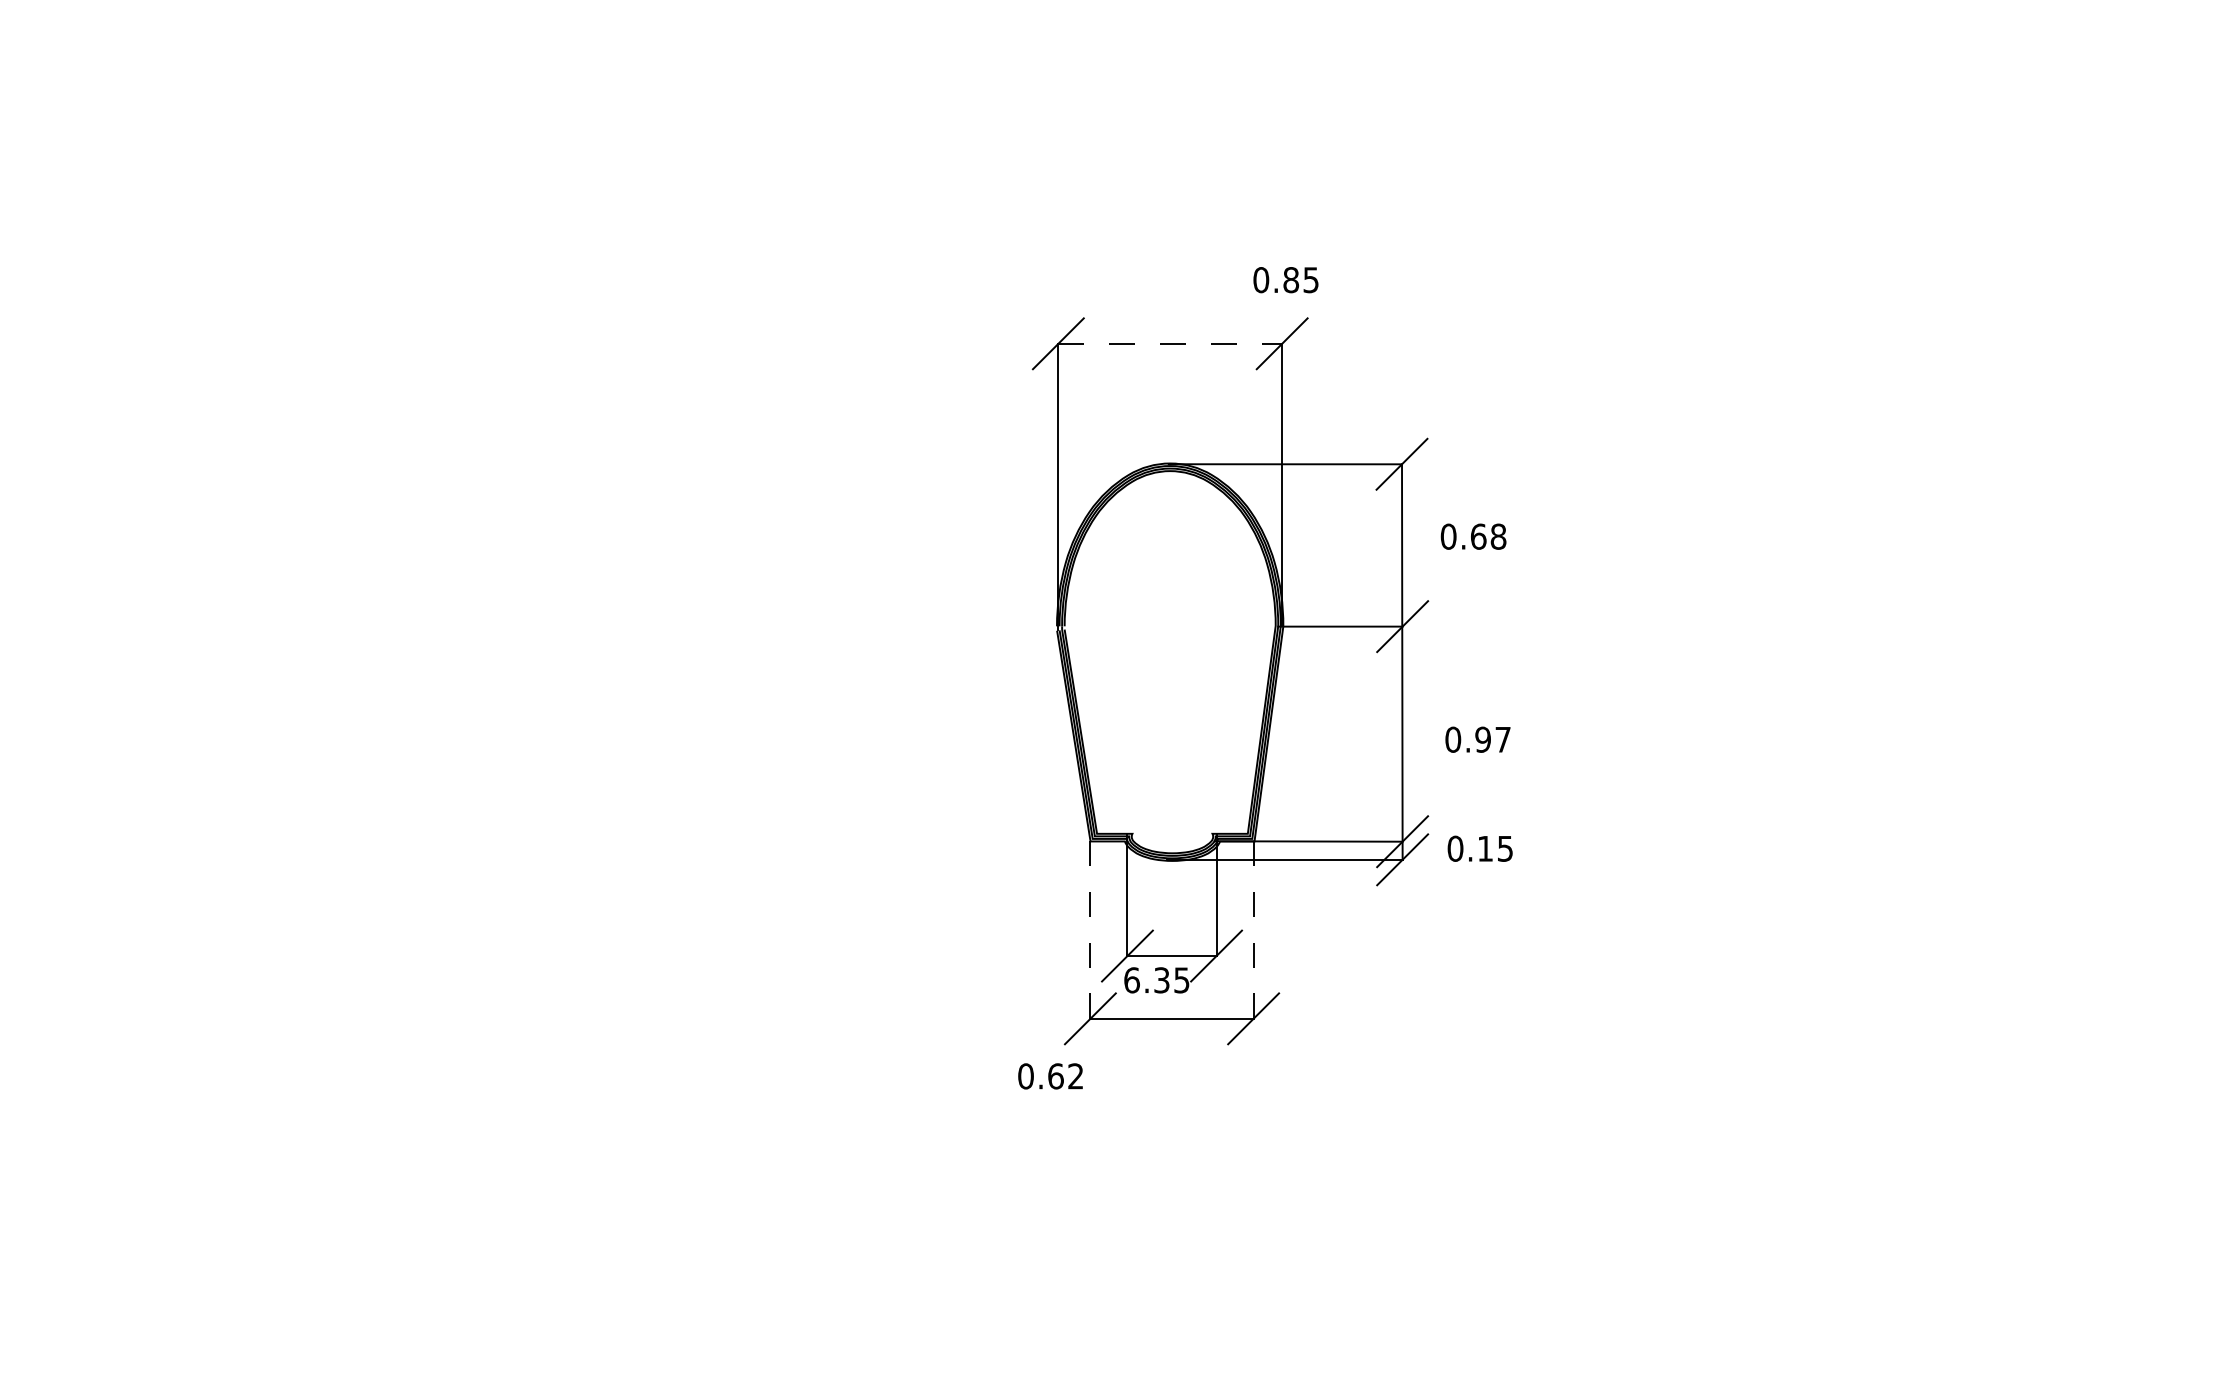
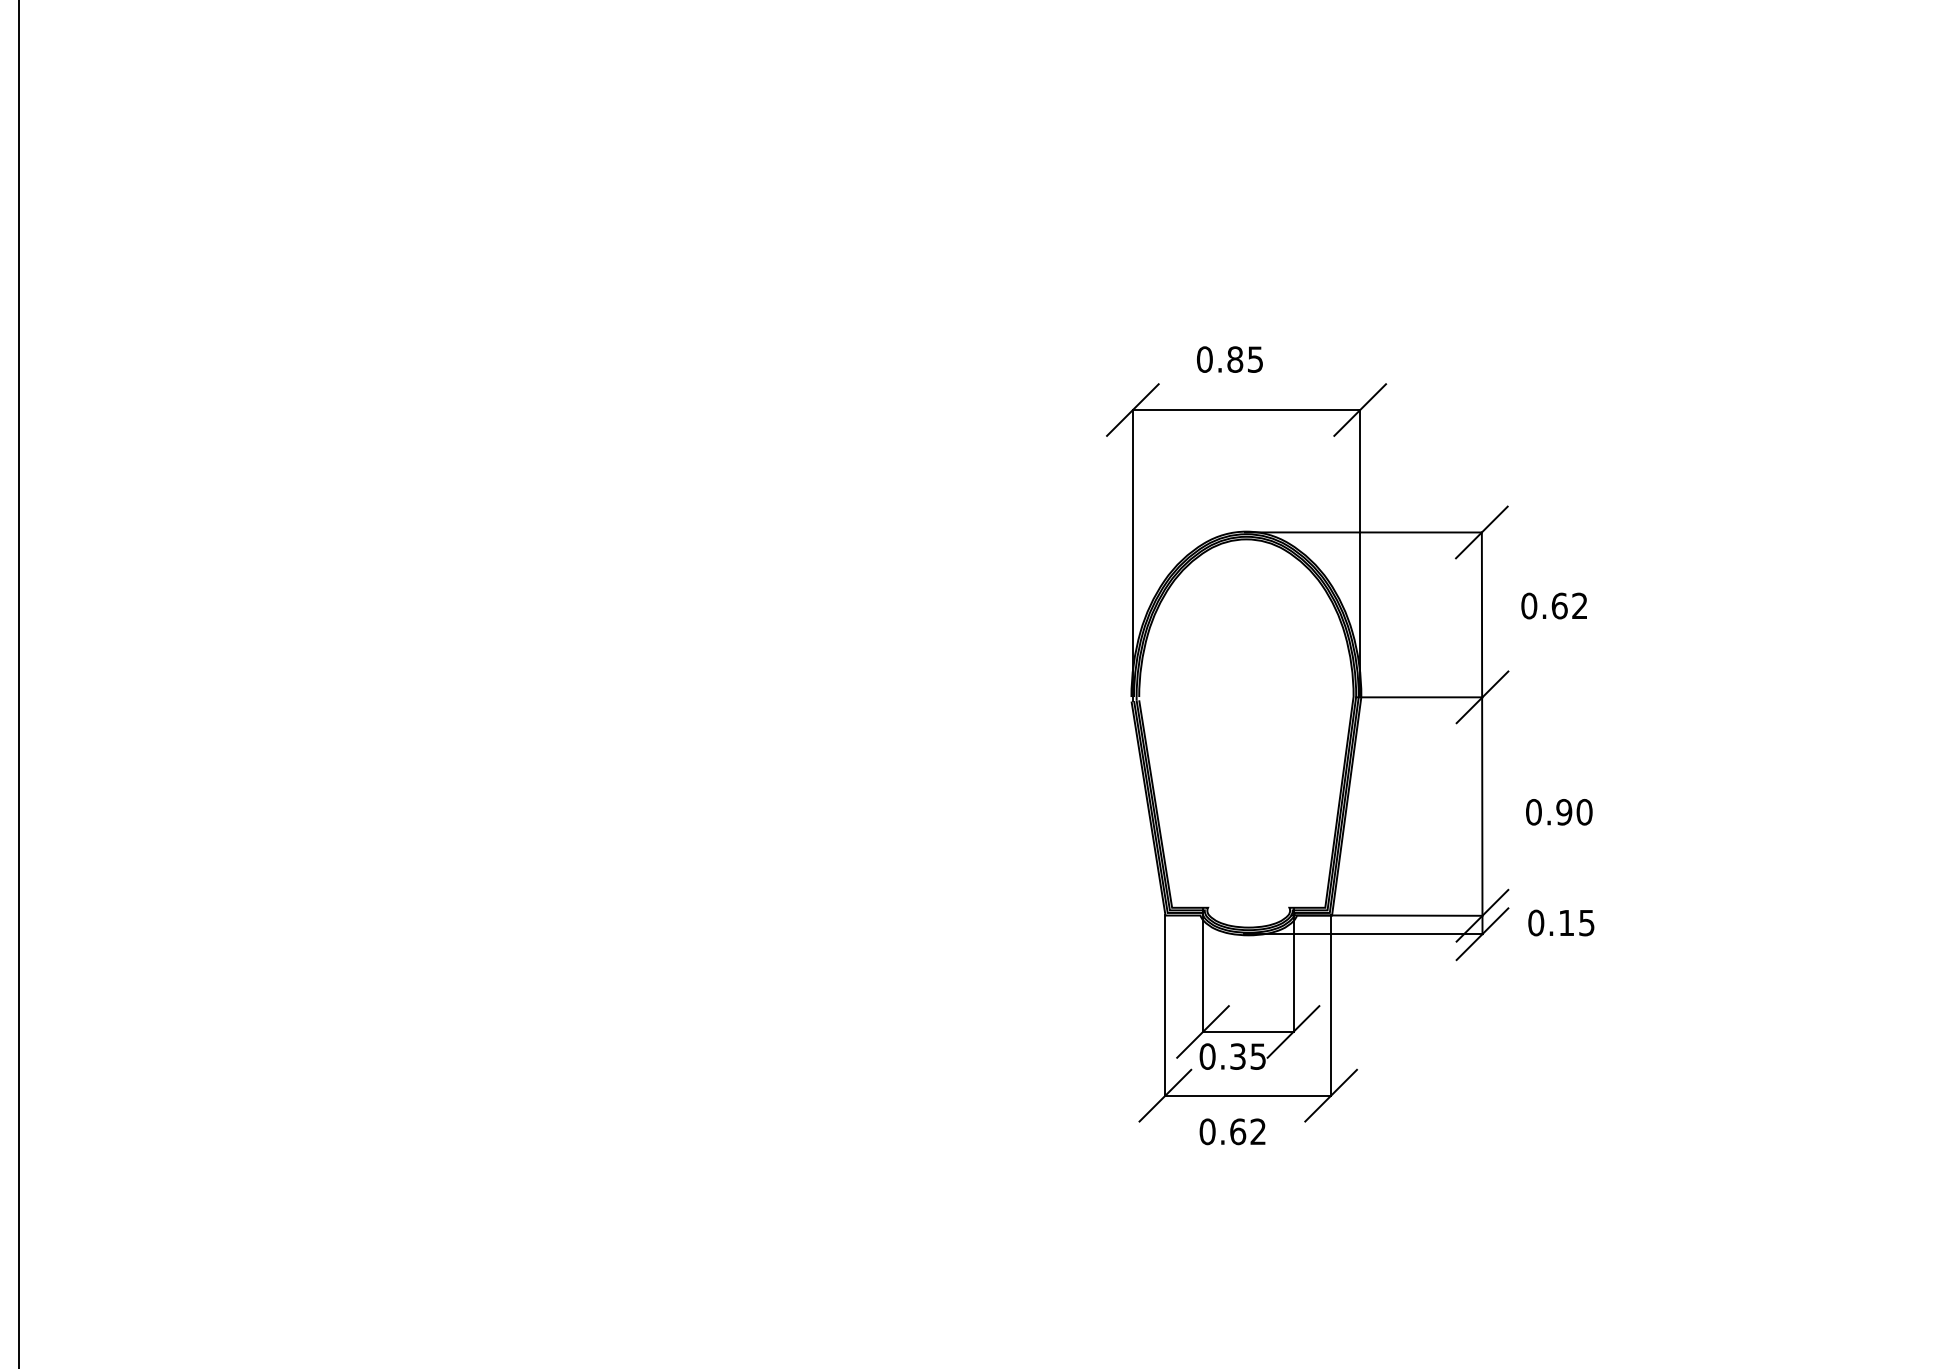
text: (1285, 280) -> (1229, 360), moved
line: (1170, 343) -> (1246, 409), dashed -> solid
text: (1498, 536) -> (1579, 605), 0.68 -> 0.62
text: (1503, 739) -> (1584, 811), 0.97 -> 0.90
line: (1090, 930) -> (1165, 1005), dashed -> solid
line: (1253, 930) -> (1331, 1005), dashed -> solid
text: (1131, 980) -> (1207, 1056), 6.35 -> 0.35
text: (1050, 1076) -> (1232, 1131), moved

